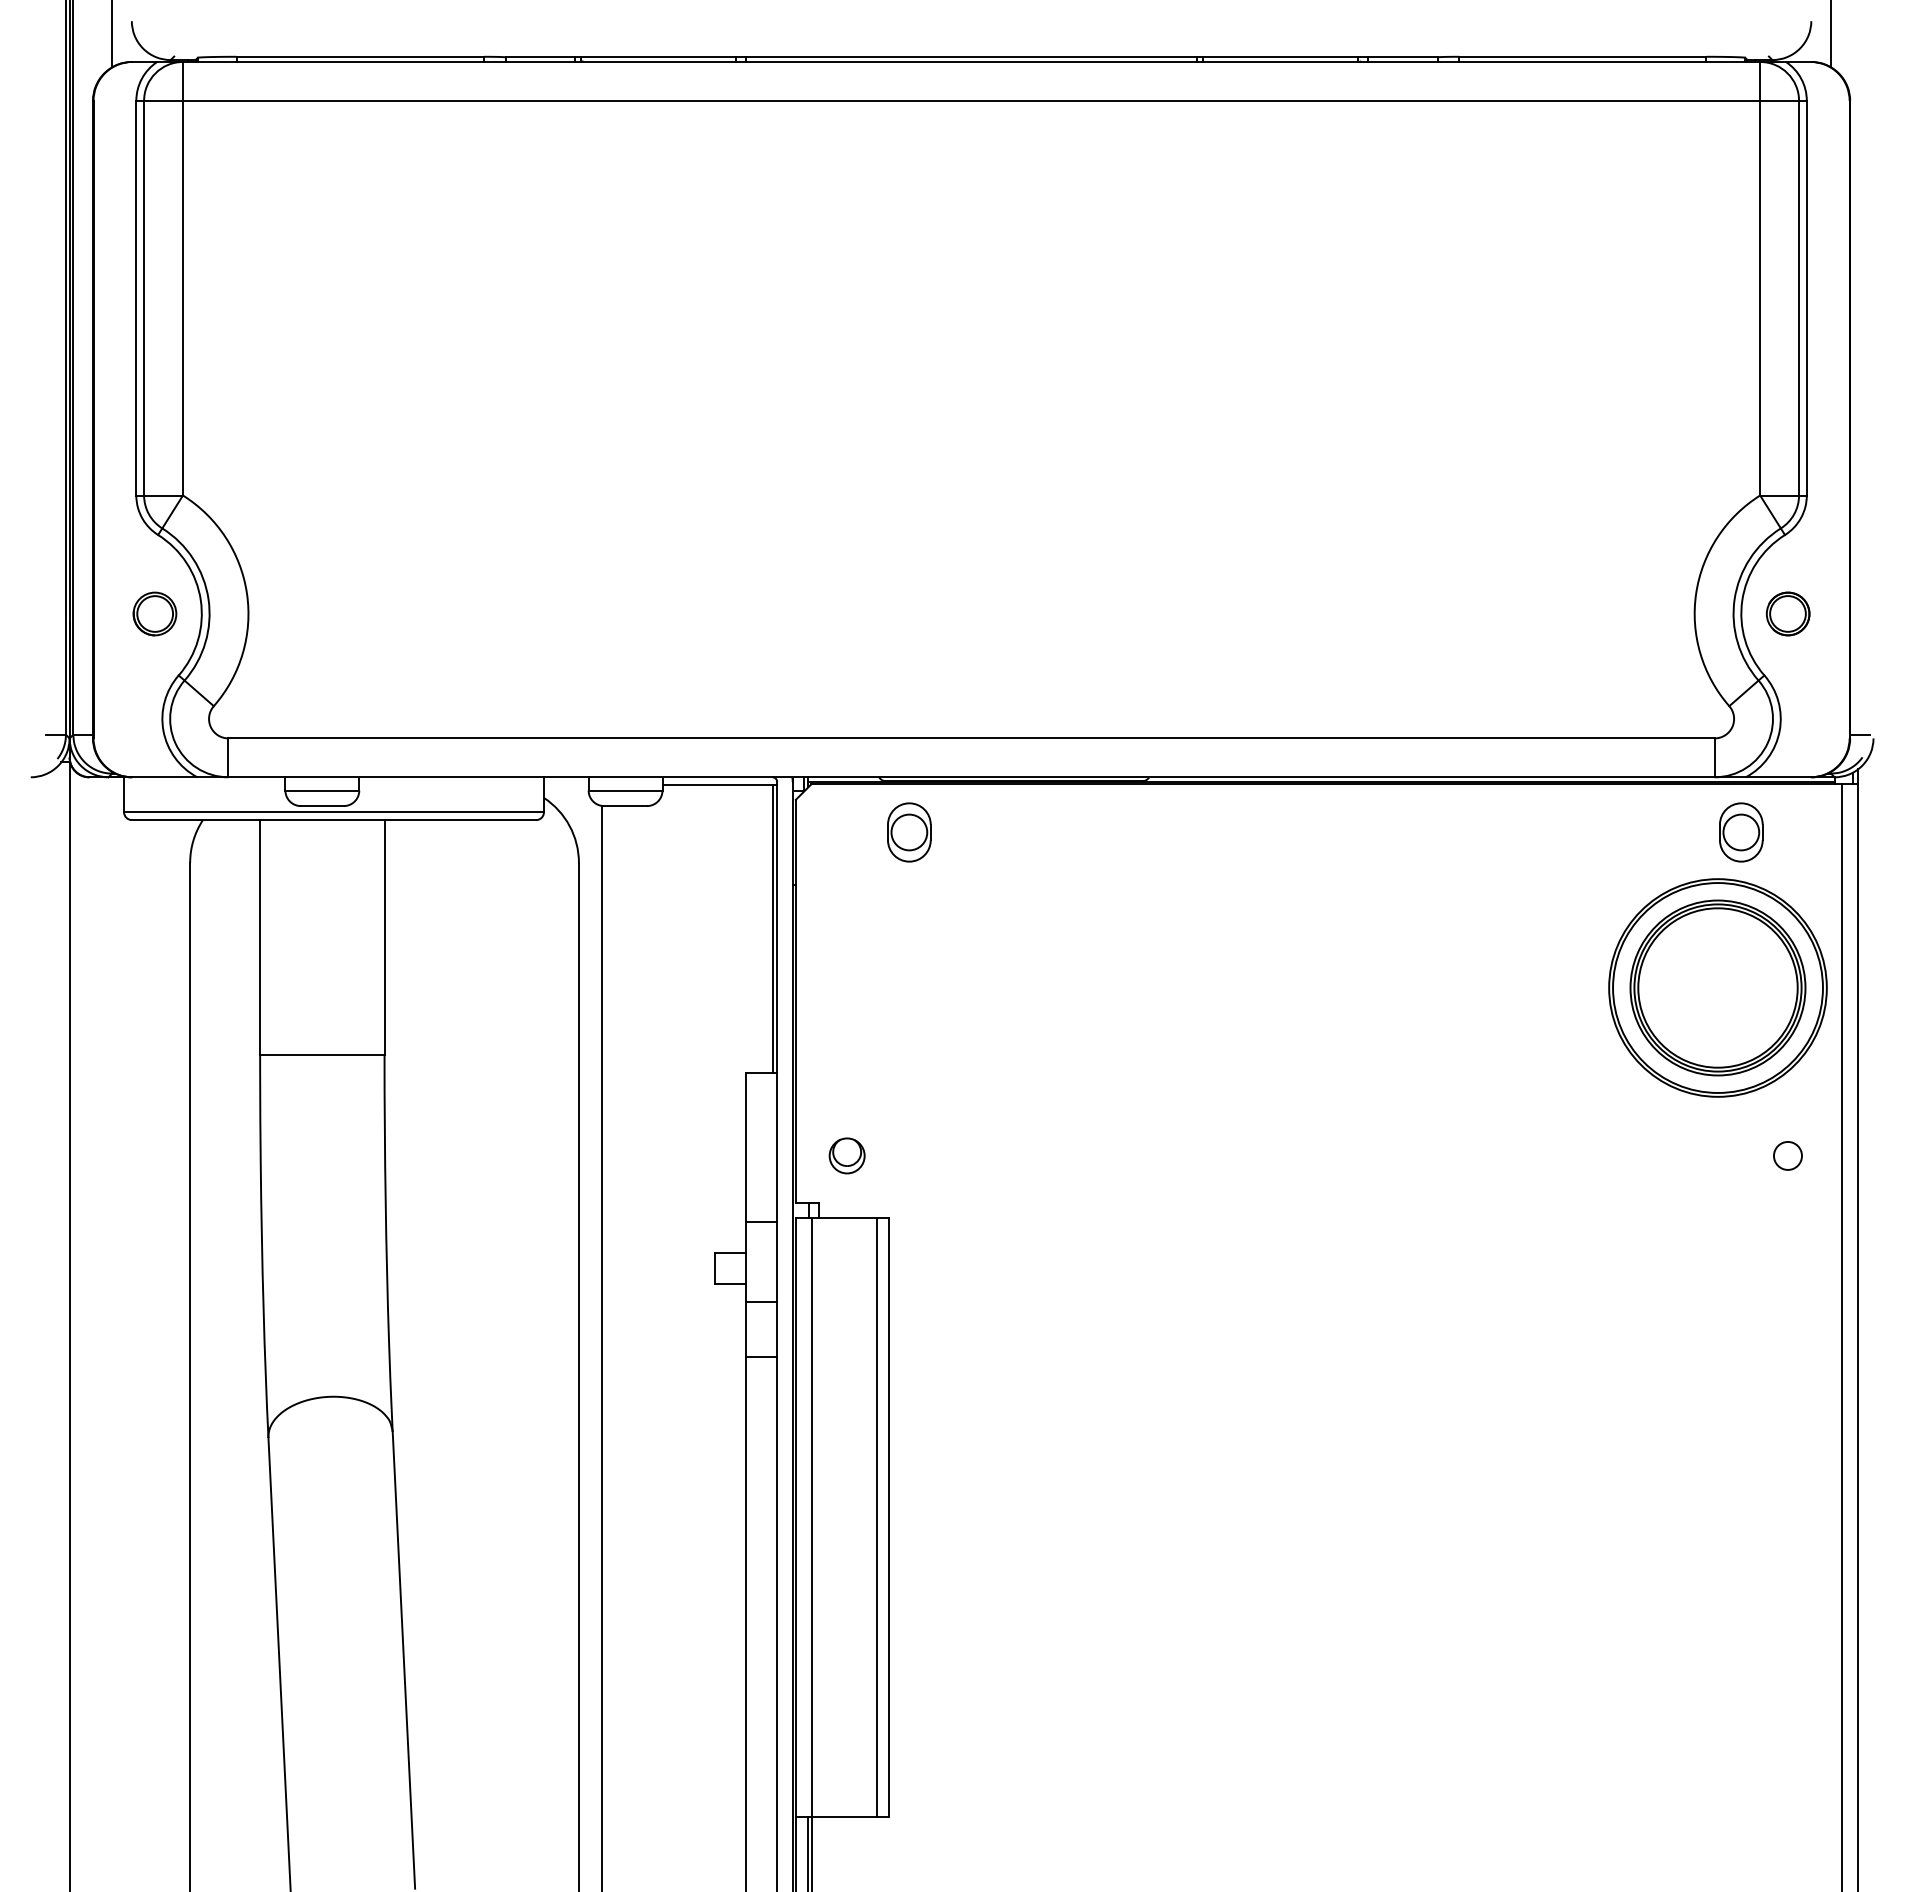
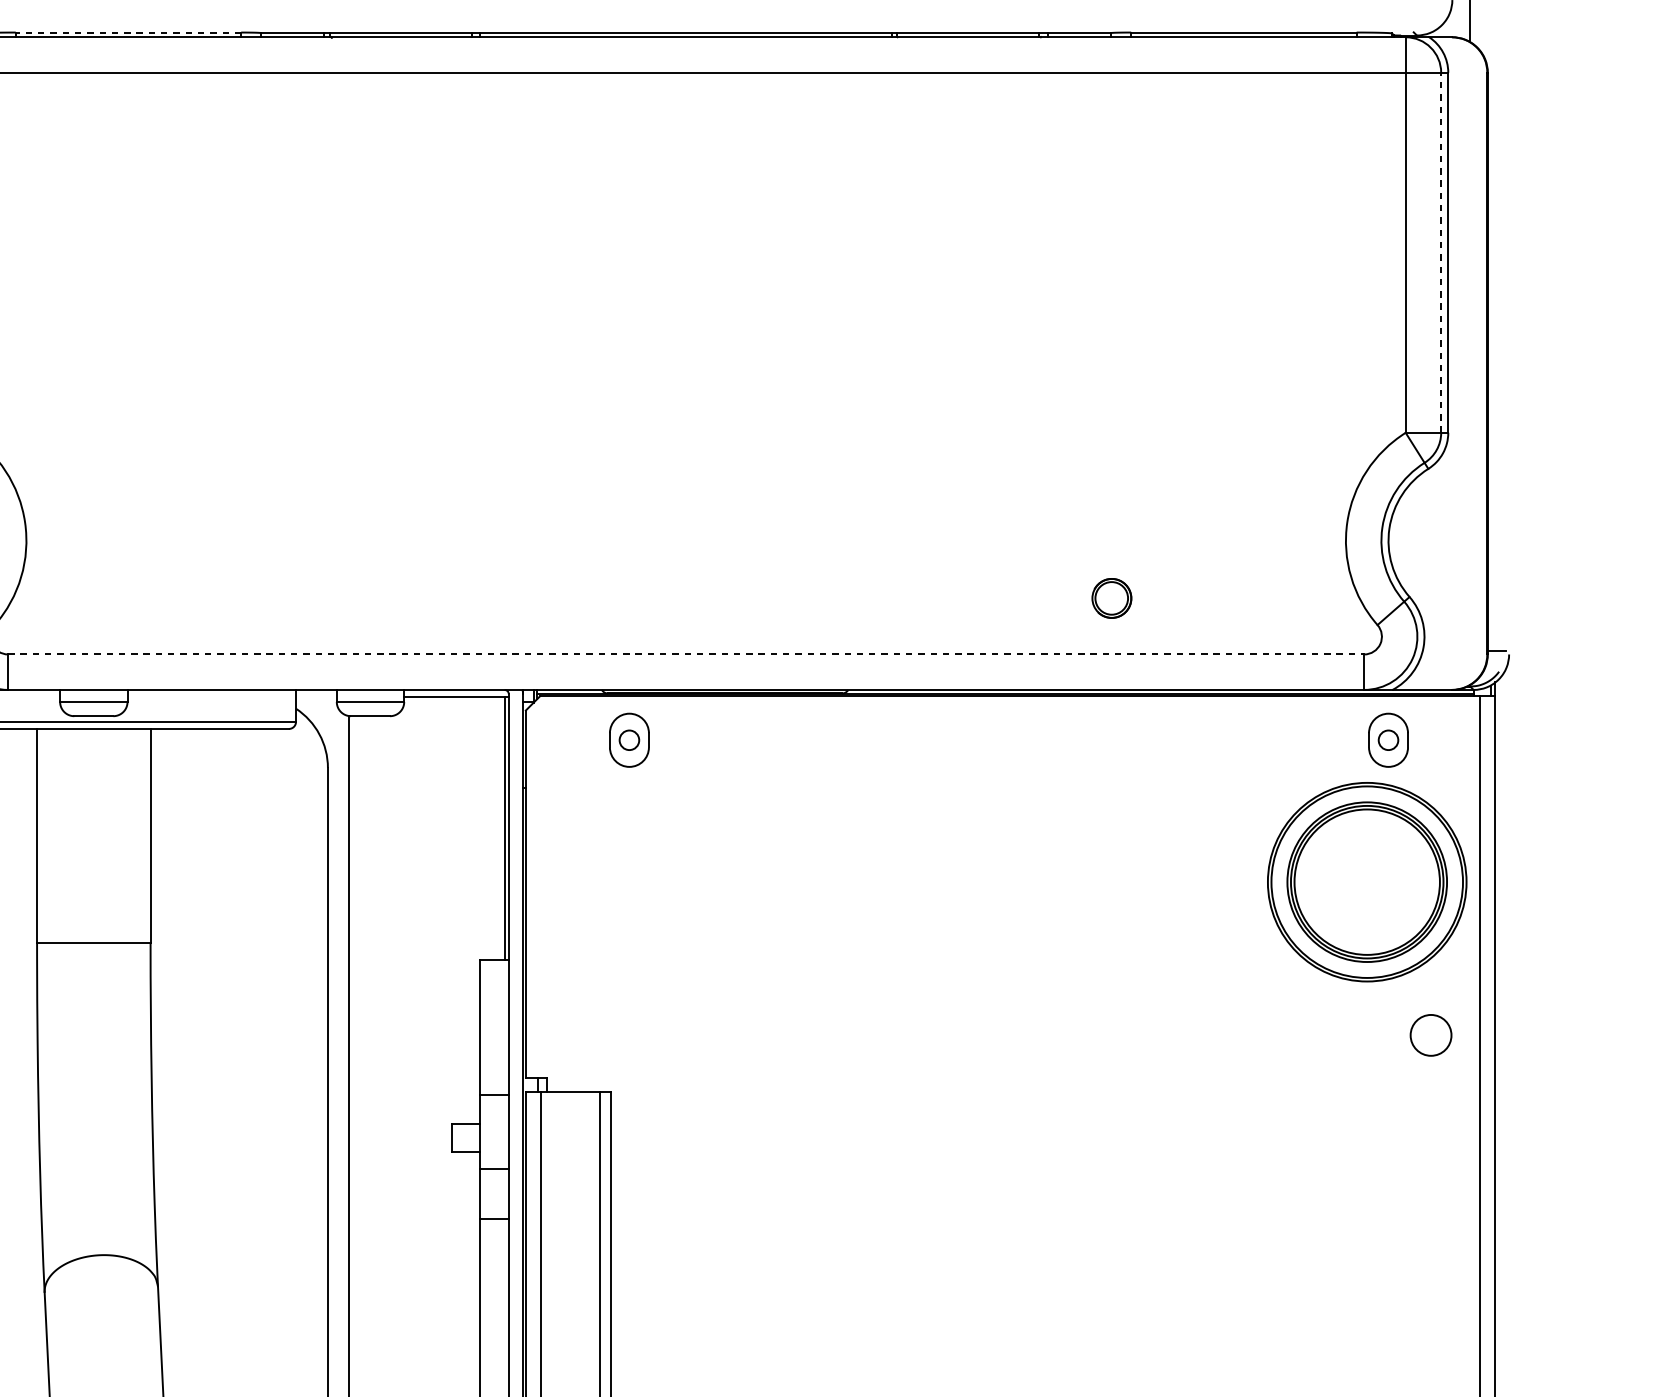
line: (360, 56) -> (128, 32), solid -> dashed
line: (1799, 297) -> (1441, 252), solid -> dashed
part: (1787, 613) -> (1111, 597), moved
line: (972, 738) -> (687, 654), solid -> dashed
circle: (909, 832) -> (629, 740), size x0.6
circle: (1741, 832) -> (1388, 740), size x0.6
part: (846, 1155) -> (572, 1035), removed
circle: (1787, 1155) -> (1430, 1035), size x1.6

